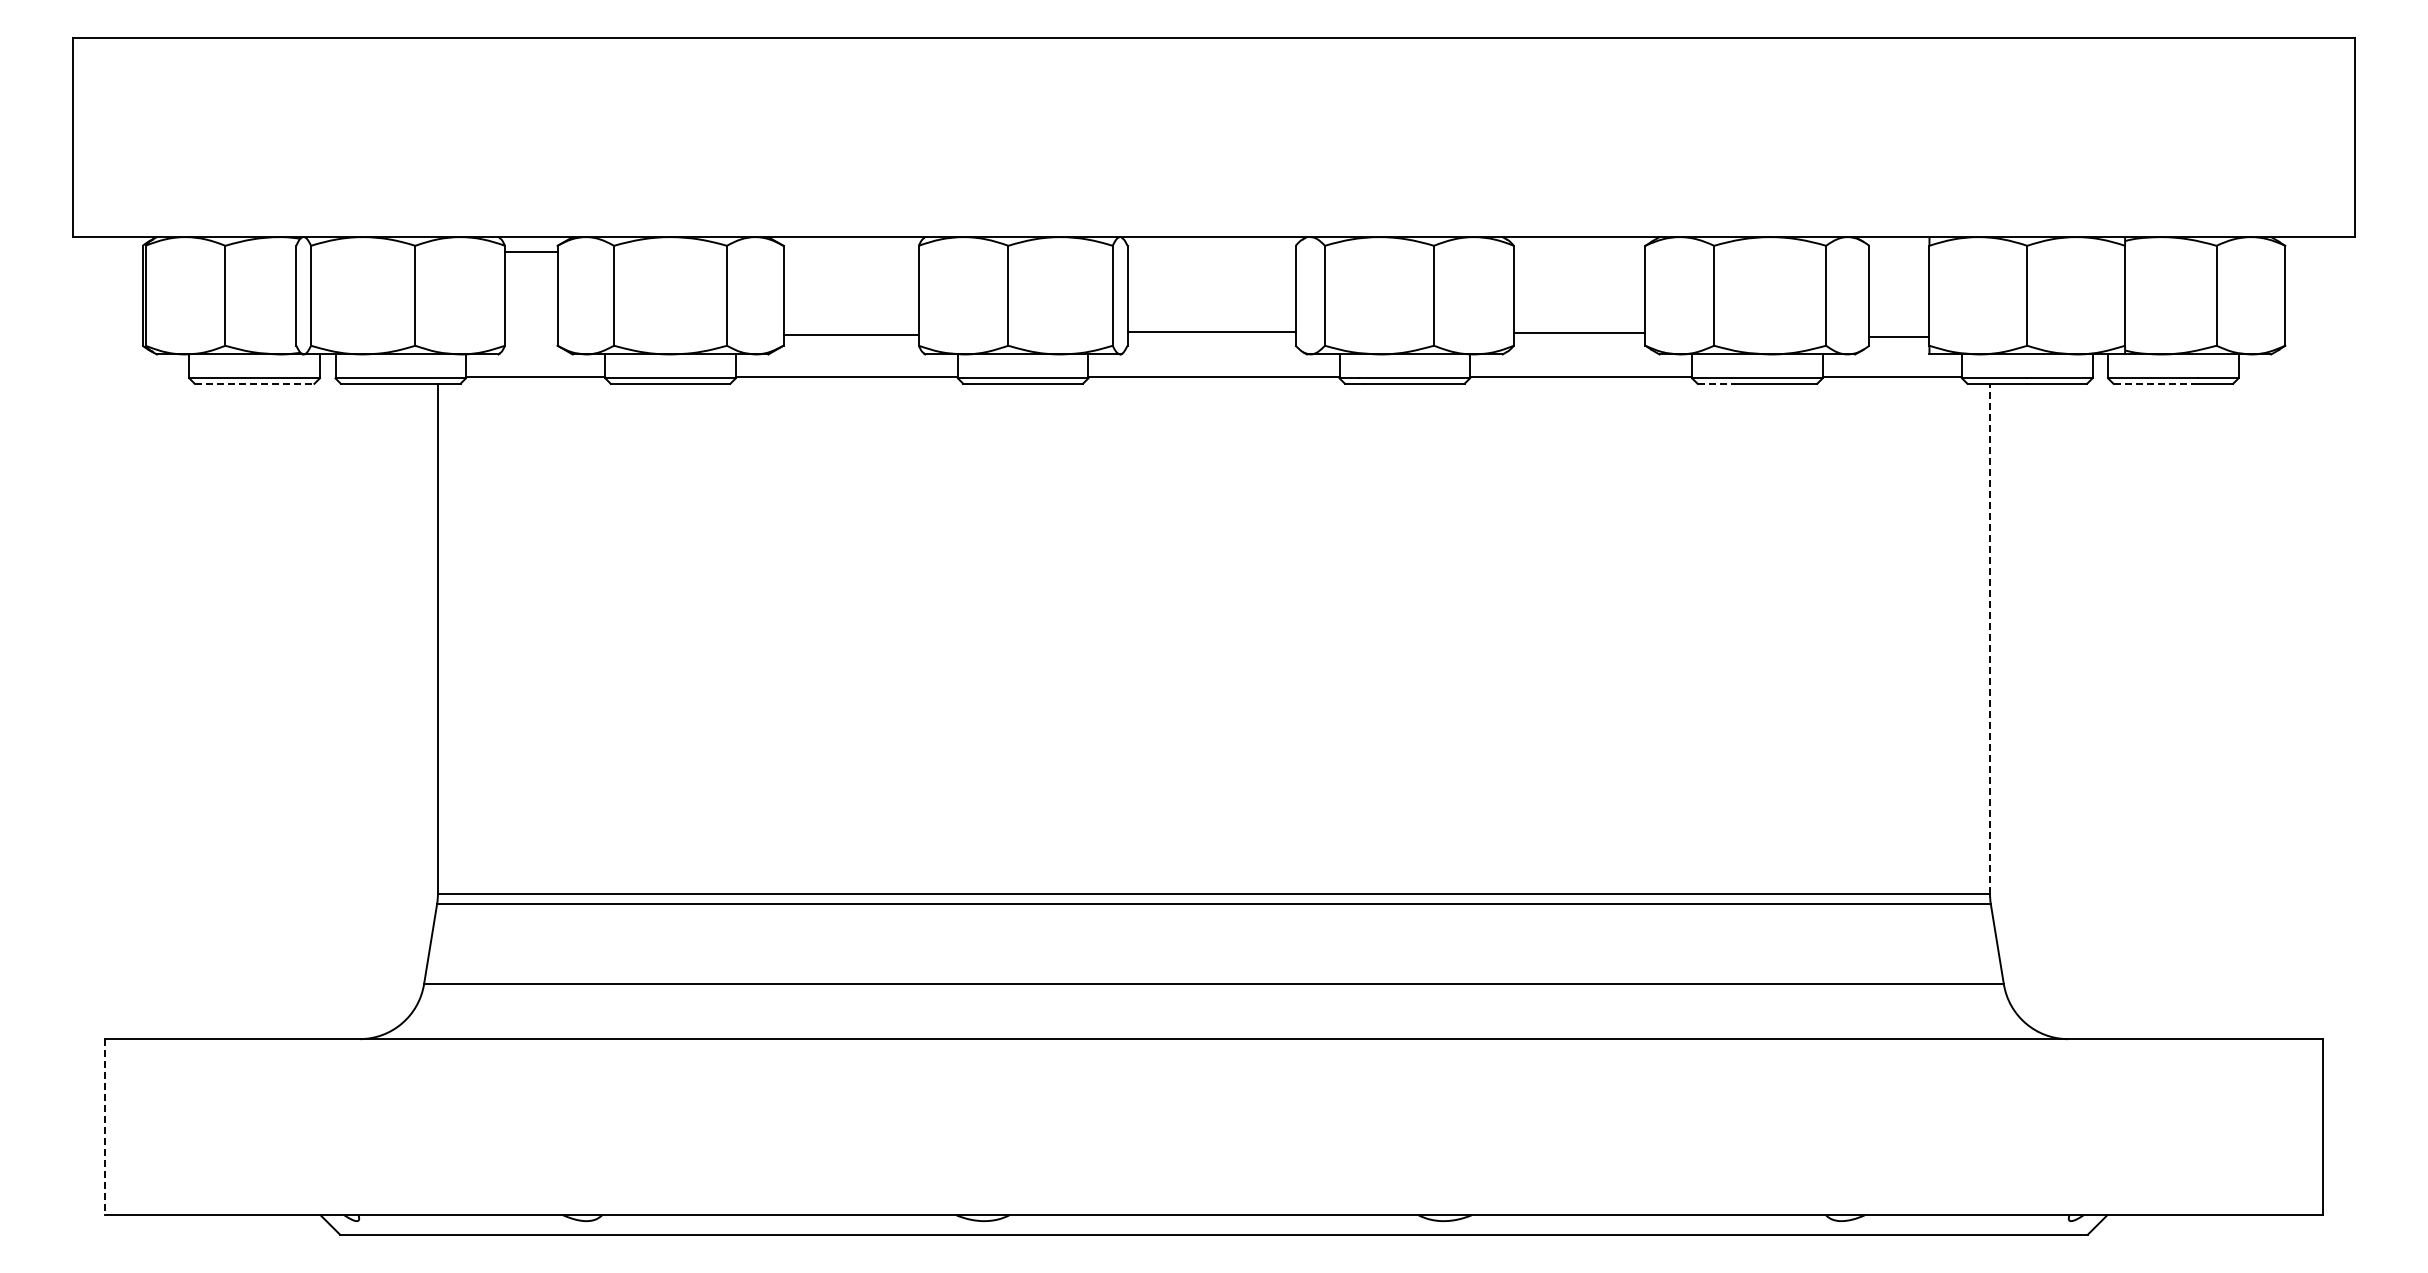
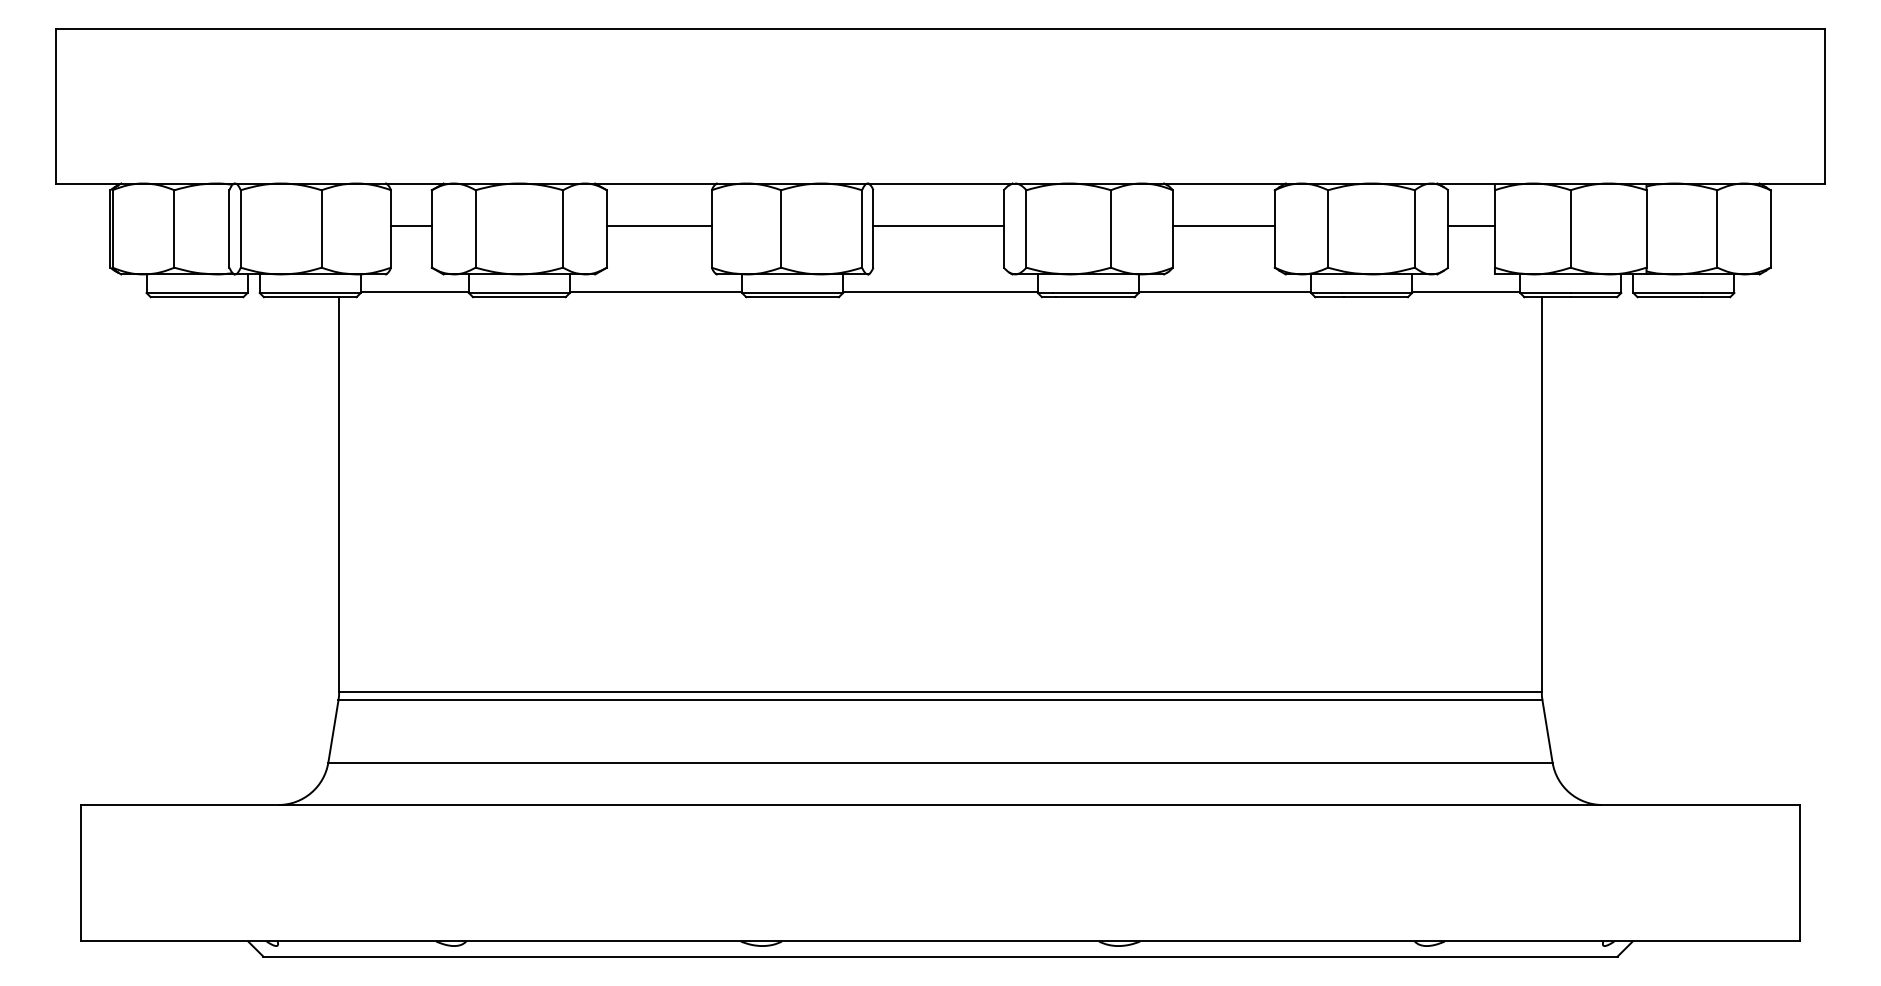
line: (531, 251) -> (411, 225), moved
line: (1211, 331) -> (938, 225), moved
line: (1579, 332) -> (1223, 225), moved
line: (850, 334) -> (658, 225), moved
line: (1899, 336) -> (1471, 225), moved
line: (254, 383) -> (196, 296), dashed -> solid
line: (1716, 383) -> (1329, 296), dashed -> solid
line: (2155, 383) -> (1670, 296), dashed -> solid
line: (1989, 638) -> (1541, 494), dashed -> solid
line: (105, 1127) -> (81, 873), dashed -> solid

